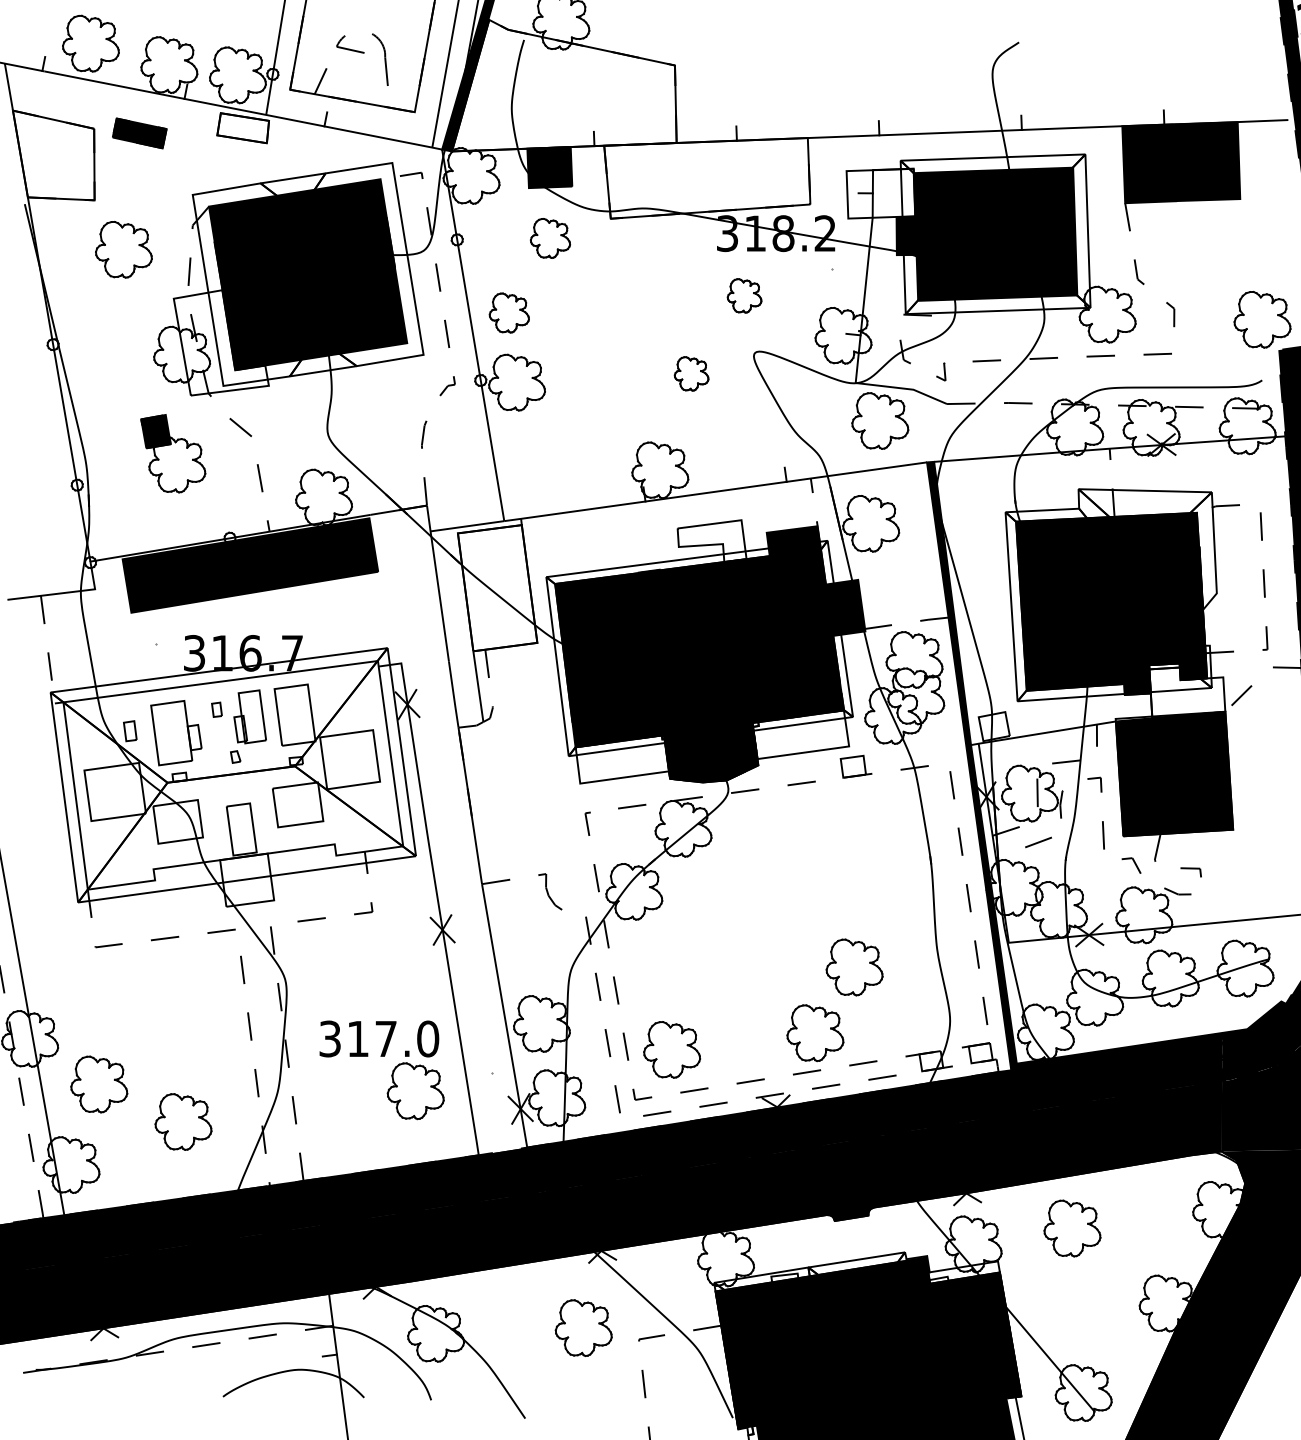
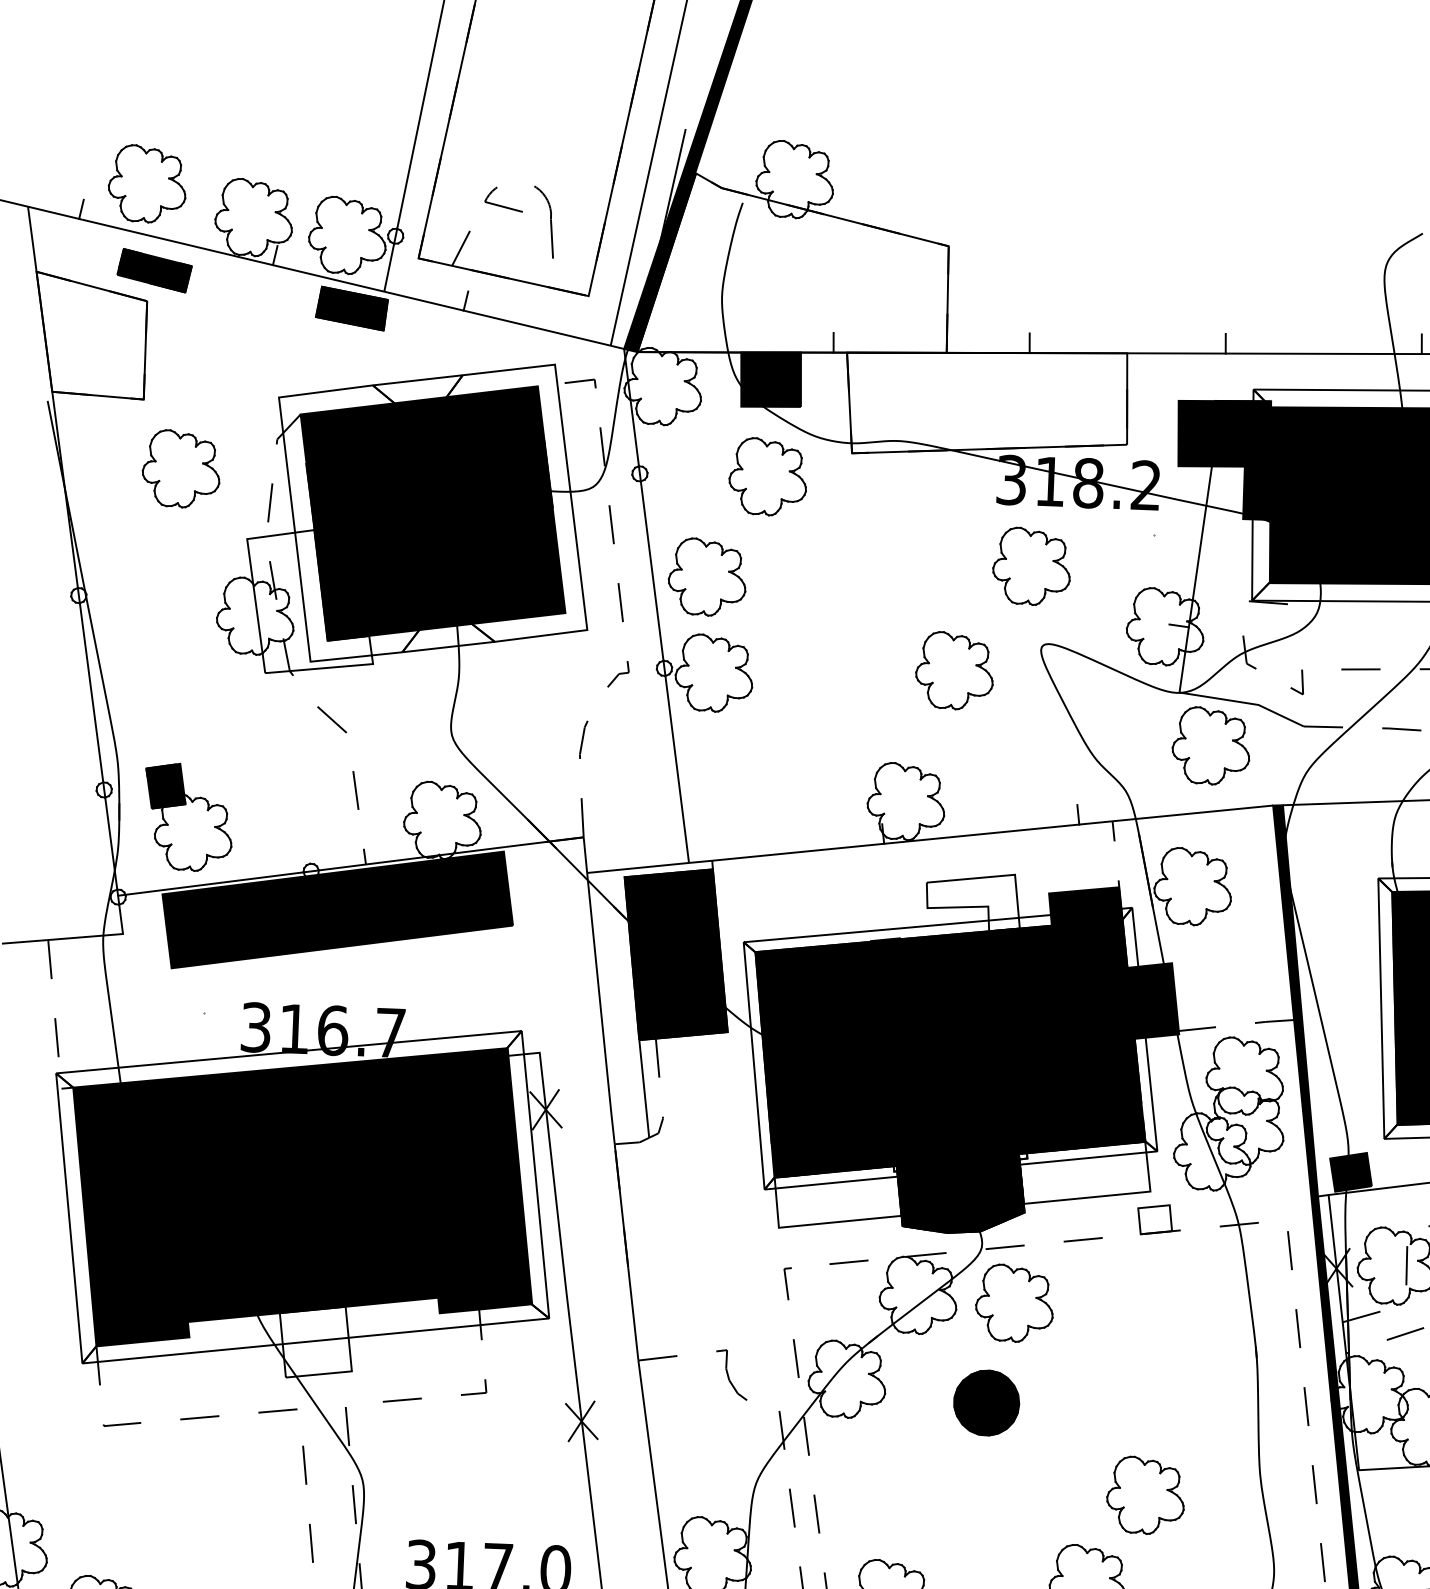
fill: (243, 128) -> (352, 309), added
part: (139, 133) -> (154, 270), moved
fill: (880, 193) -> (1224, 433), added
part: (550, 238) -> (768, 477), size x1.43
part: (744, 295) -> (1031, 566), size x1.67
part: (509, 312) -> (707, 576), size x1.43
part: (691, 373) -> (954, 670), size x1.67
part: (173, 453) -> (188, 817), moved
fill: (497, 588) -> (675, 955), added
fill: (993, 726) -> (1349, 1172), added
fill: (233, 774) -> (302, 1196), added
part: (753, 831) -> (1014, 1303), added
part: (735, 904) -> (985, 1402), added

